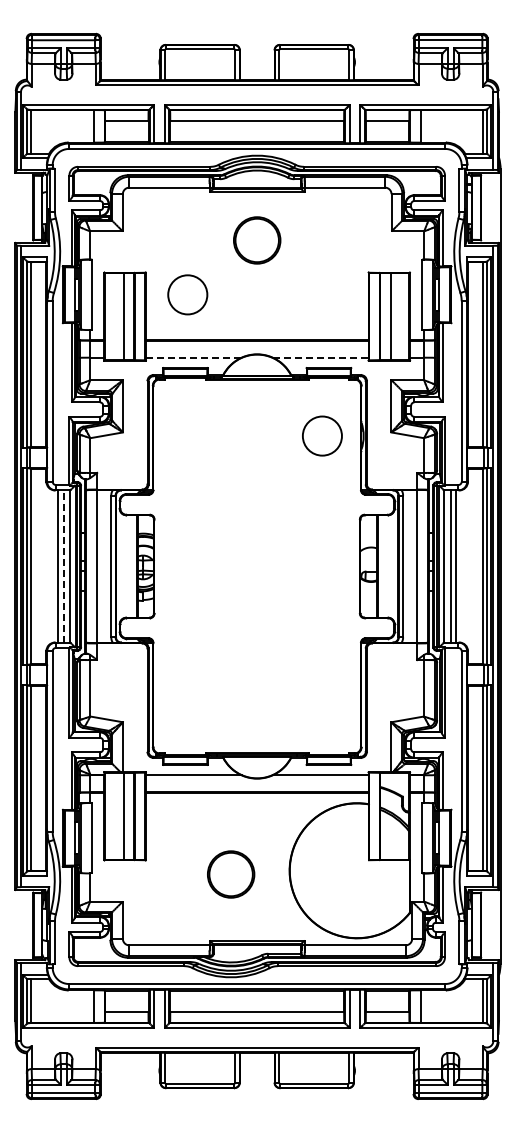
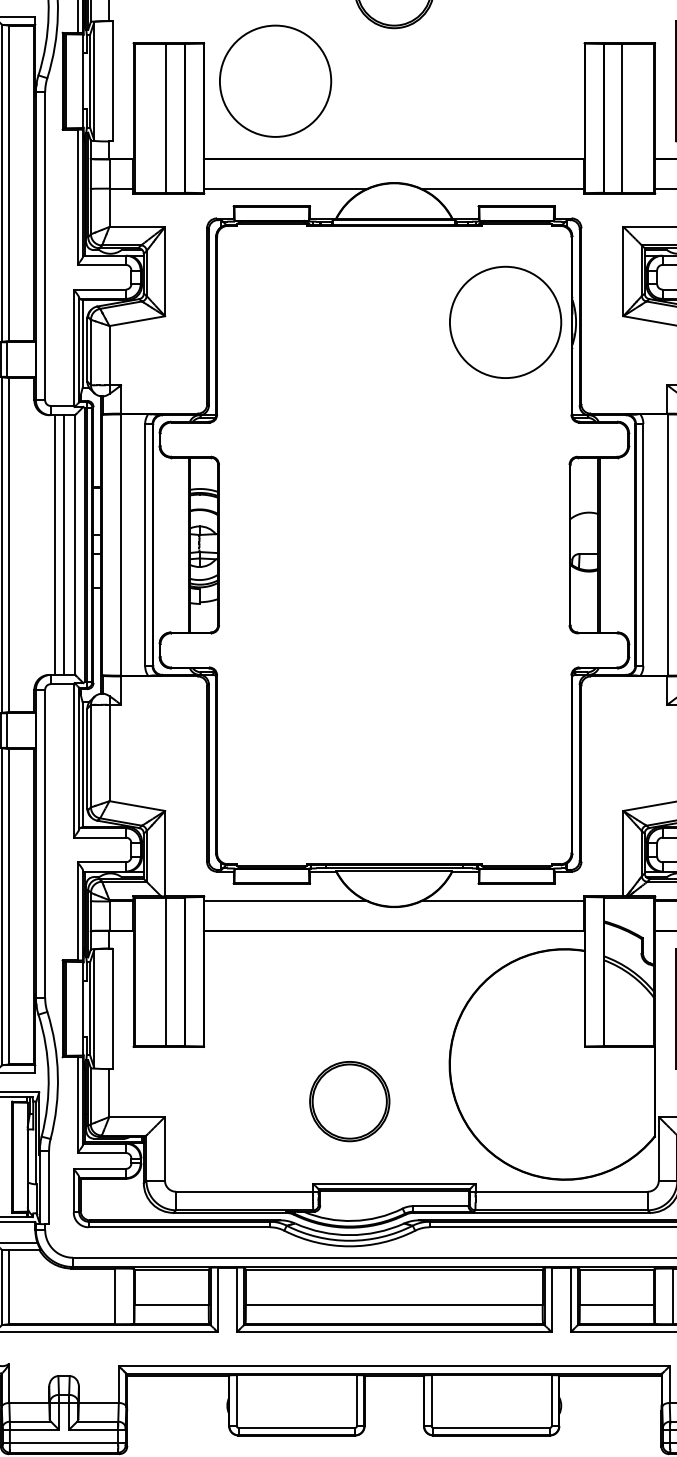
circle: (187, 294) -> (275, 80), size x1.67
line: (193, 357) -> (285, 188), dashed -> solid
line: (320, 357) -> (502, 188), dashed -> solid
circle: (322, 435) -> (505, 321), size x1.67
line: (63, 566) -> (63, 545), dashed -> solid
part: (231, 874) -> (350, 1101), moved

